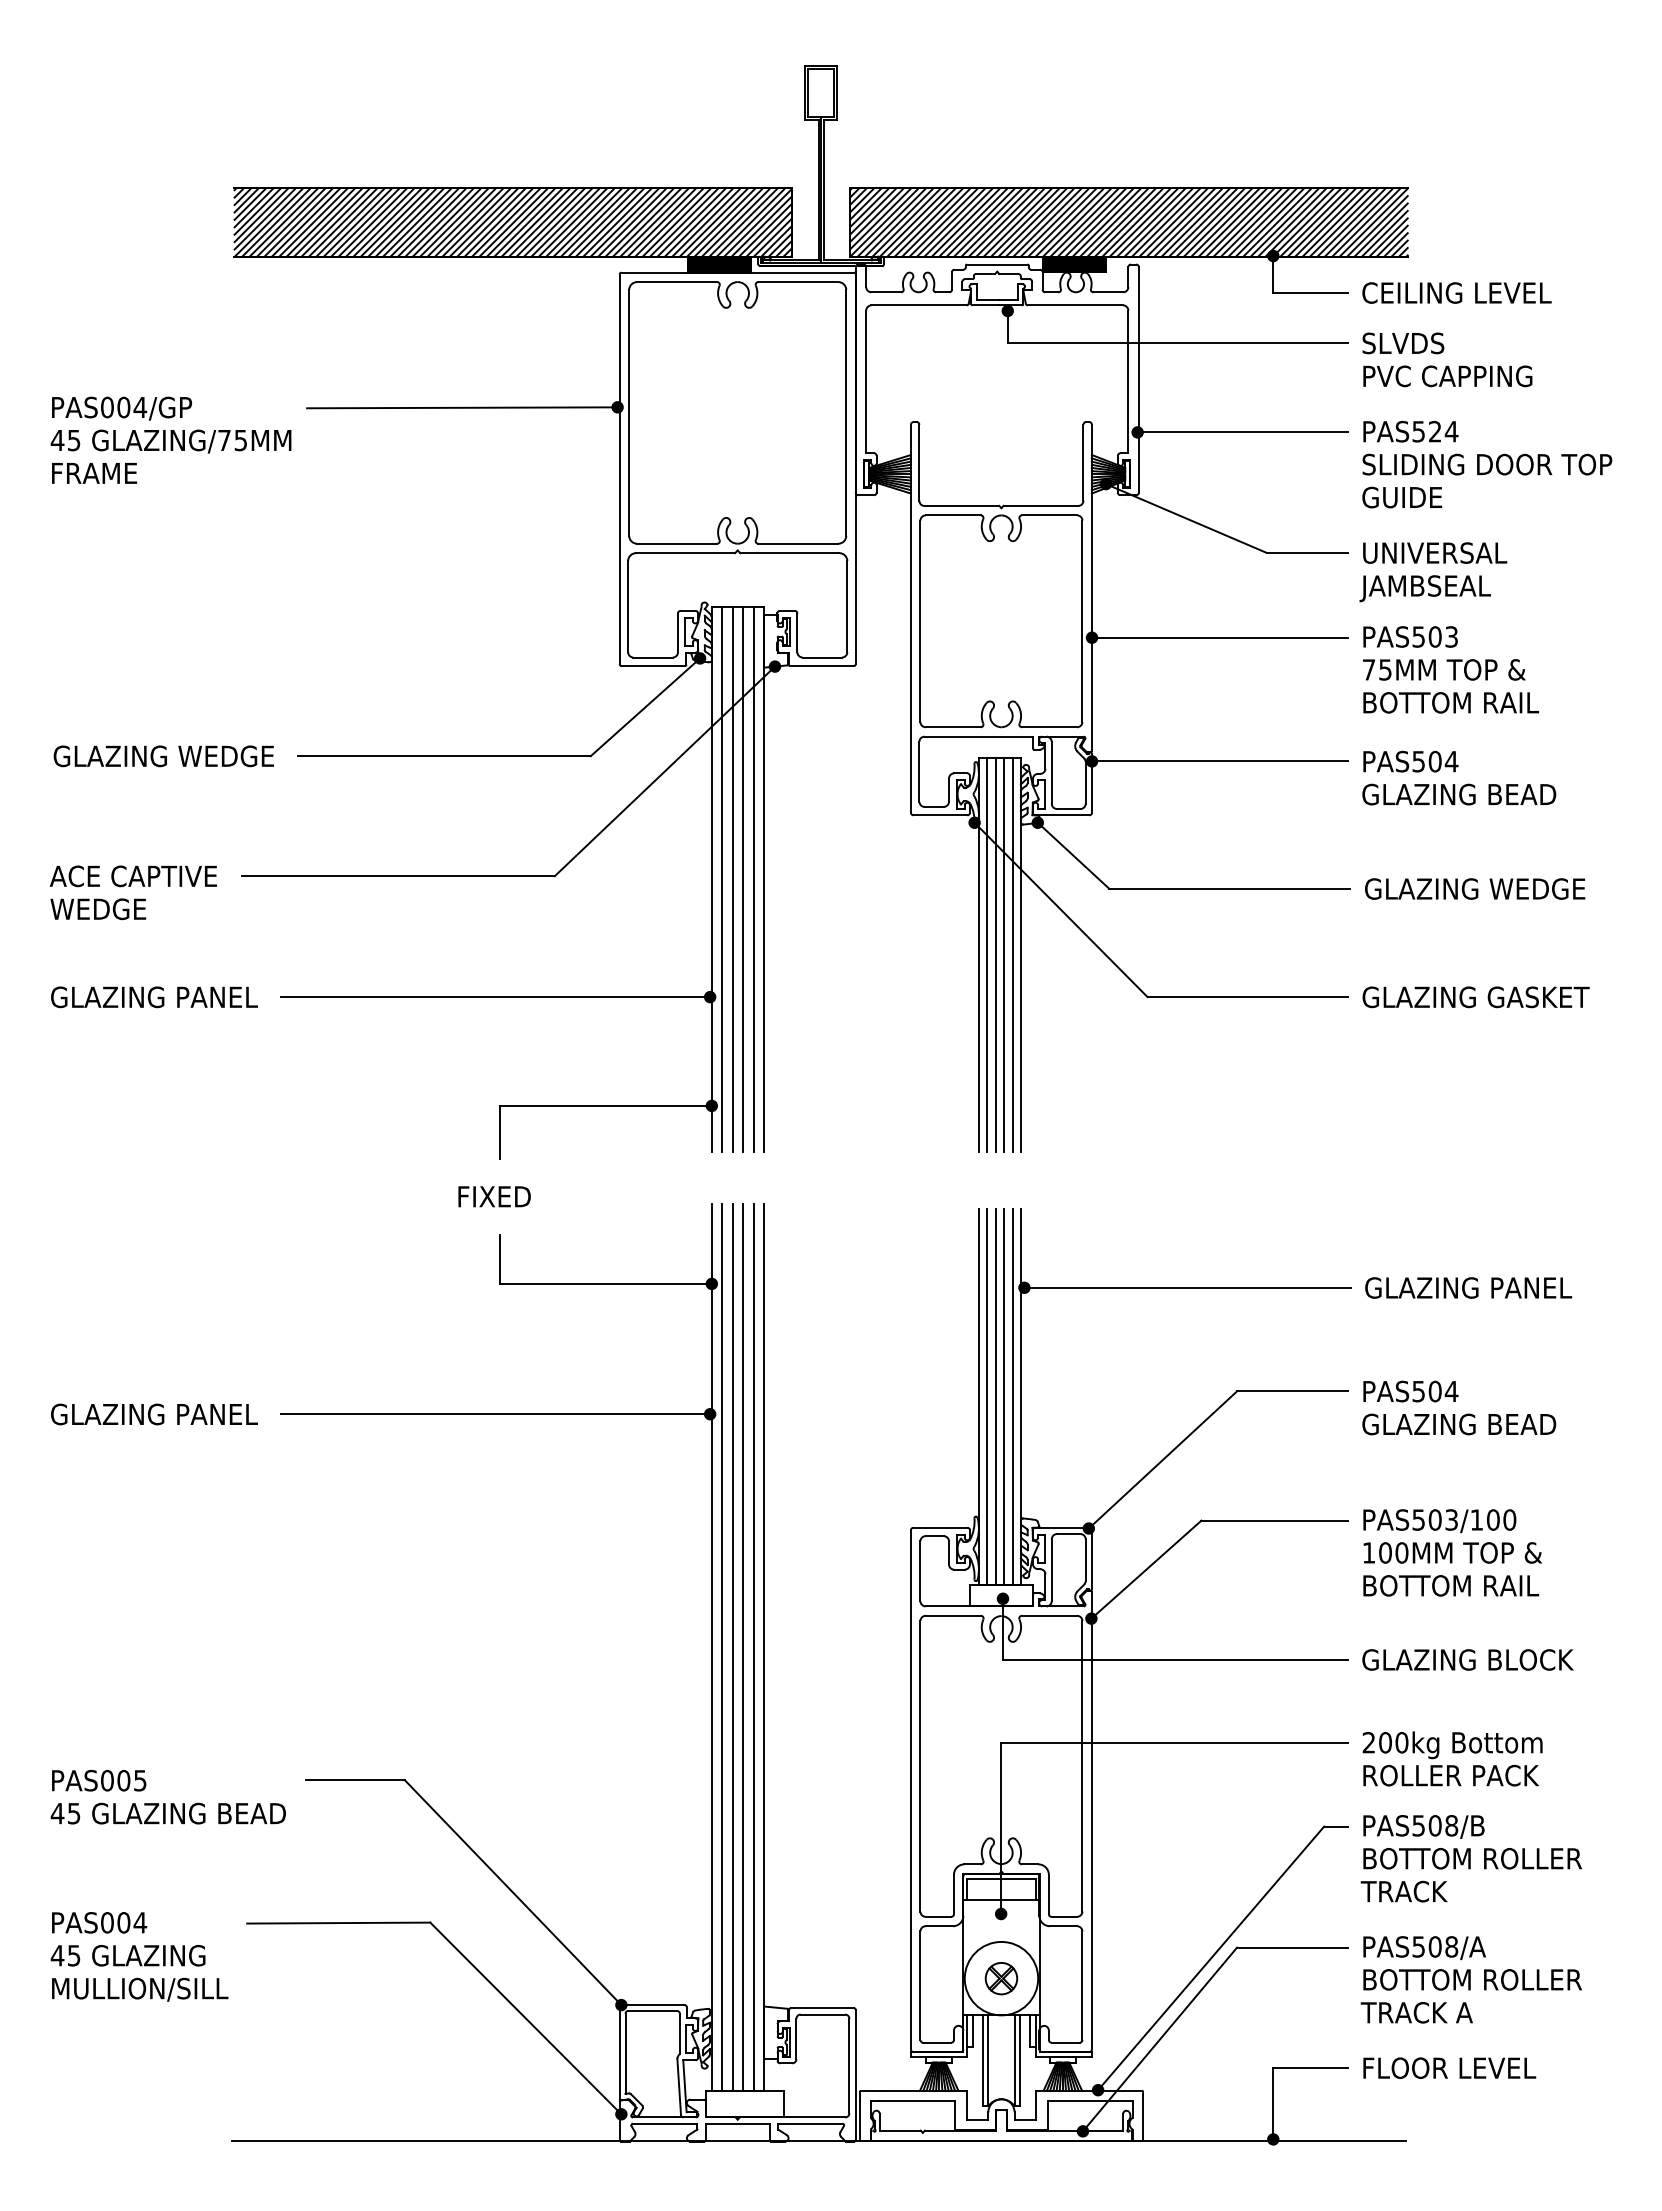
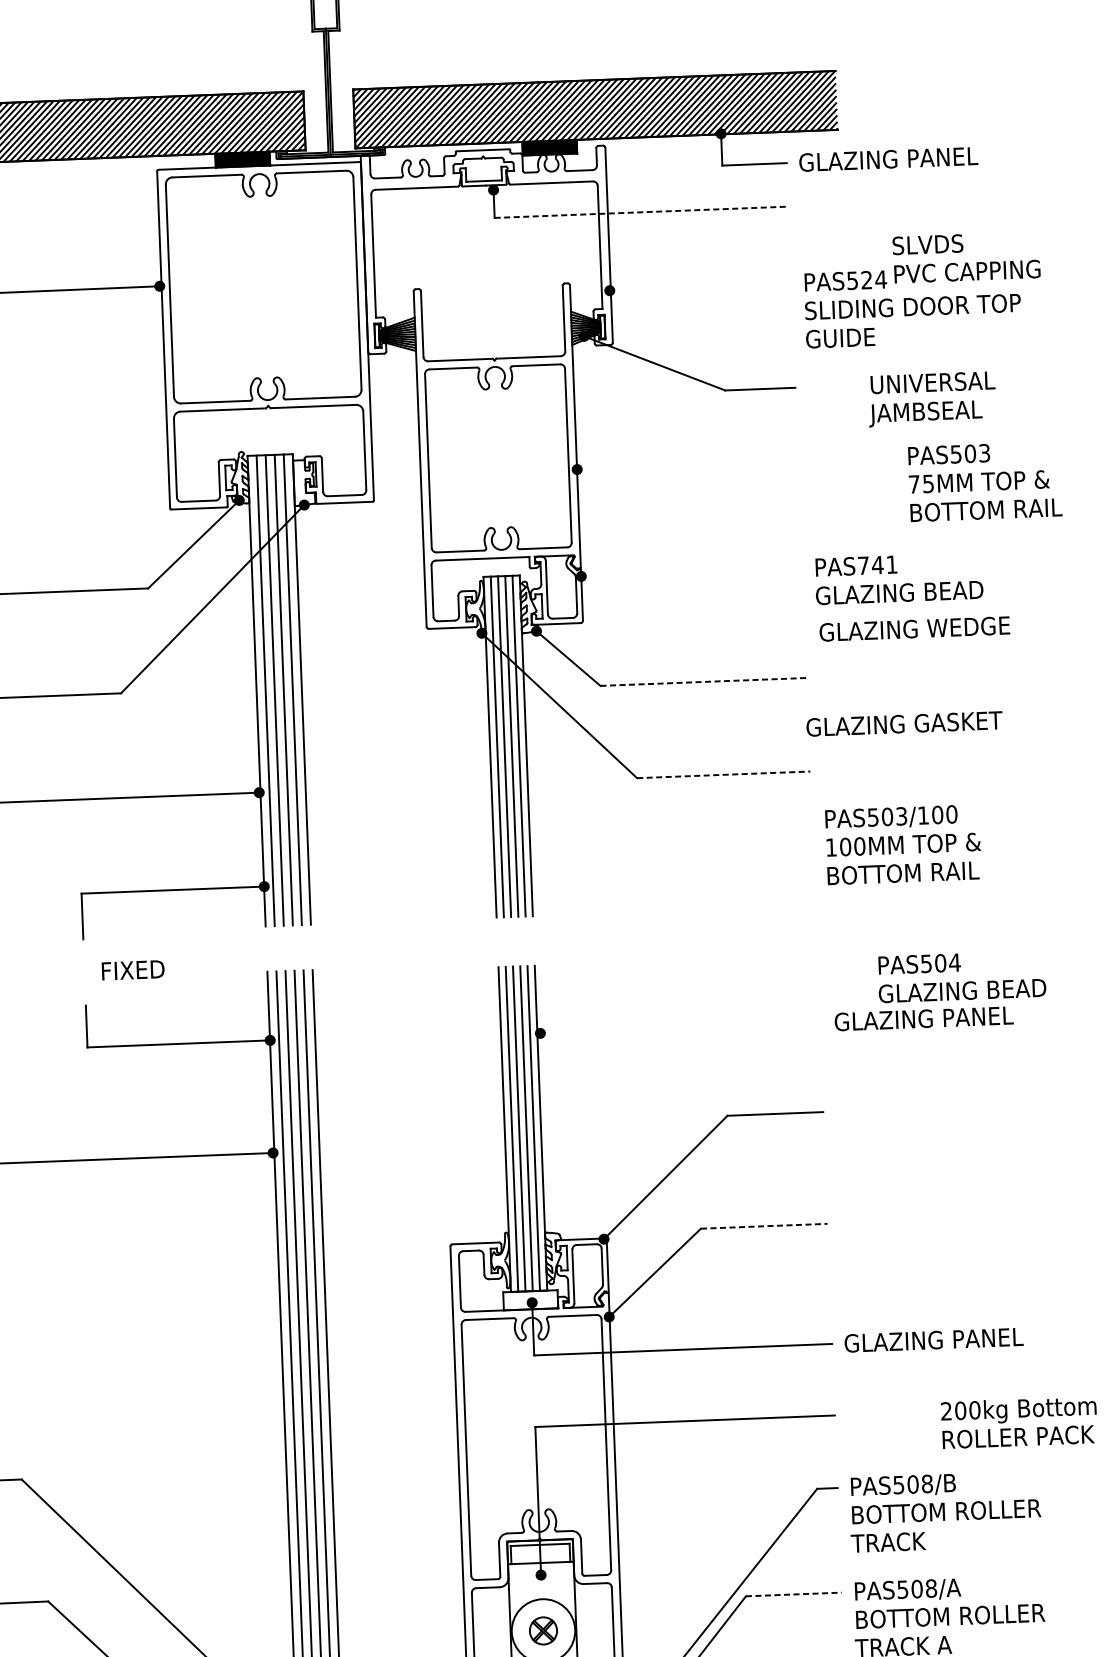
text: (1470, 292) -> (892, 158), CEILING LEVEL -> GLAZING PANEL
line: (1178, 343) -> (642, 212), solid -> dashed
text: (1447, 359) -> (966, 257), moved
line: (1242, 432) -> (700, 287), removed
text: (1433, 572) -> (932, 399), moved
line: (1219, 637) -> (687, 465), removed
text: (1450, 669) -> (984, 481), moved
line: (1219, 761) -> (691, 572), removed
text: (1435, 761) -> (878, 565), PAS504 -> PAS741
line: (1229, 888) -> (704, 681), solid -> dashed
text: (1475, 888) -> (915, 628), moved
line: (1248, 997) -> (724, 775), solid -> dashed
text: (1475, 997) -> (904, 724), moved
text: (494, 1196) -> (133, 970), moved
line: (1187, 1287) -> (681, 1027), removed
text: (1459, 1407) -> (962, 976), moved
line: (1275, 1520) -> (764, 1226), solid -> dashed
text: (1452, 1552) -> (903, 844), moved
text: (1532, 1659) -> (991, 1337), GLAZING BLOCK -> GLAZING PANEL
text: (1452, 1758) -> (1019, 1422), moved
line: (1292, 1947) -> (793, 1594), solid -> dashed

